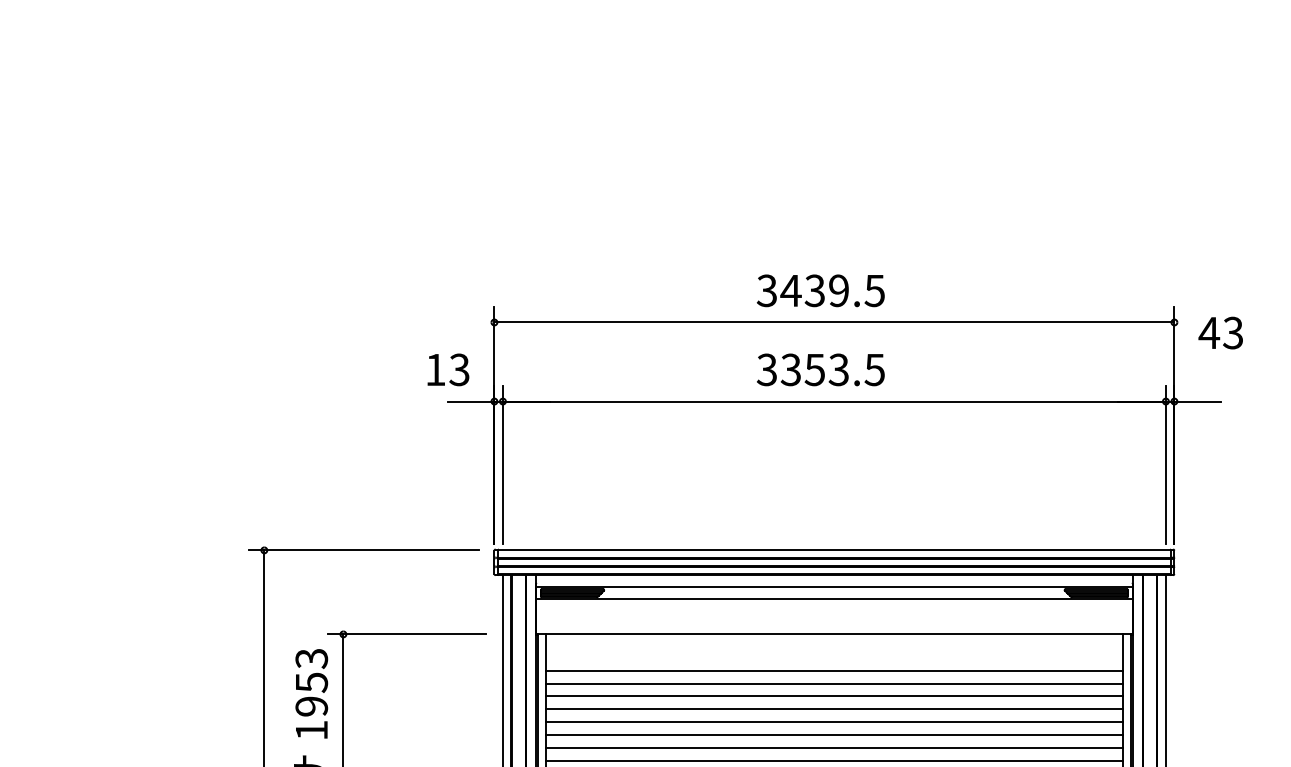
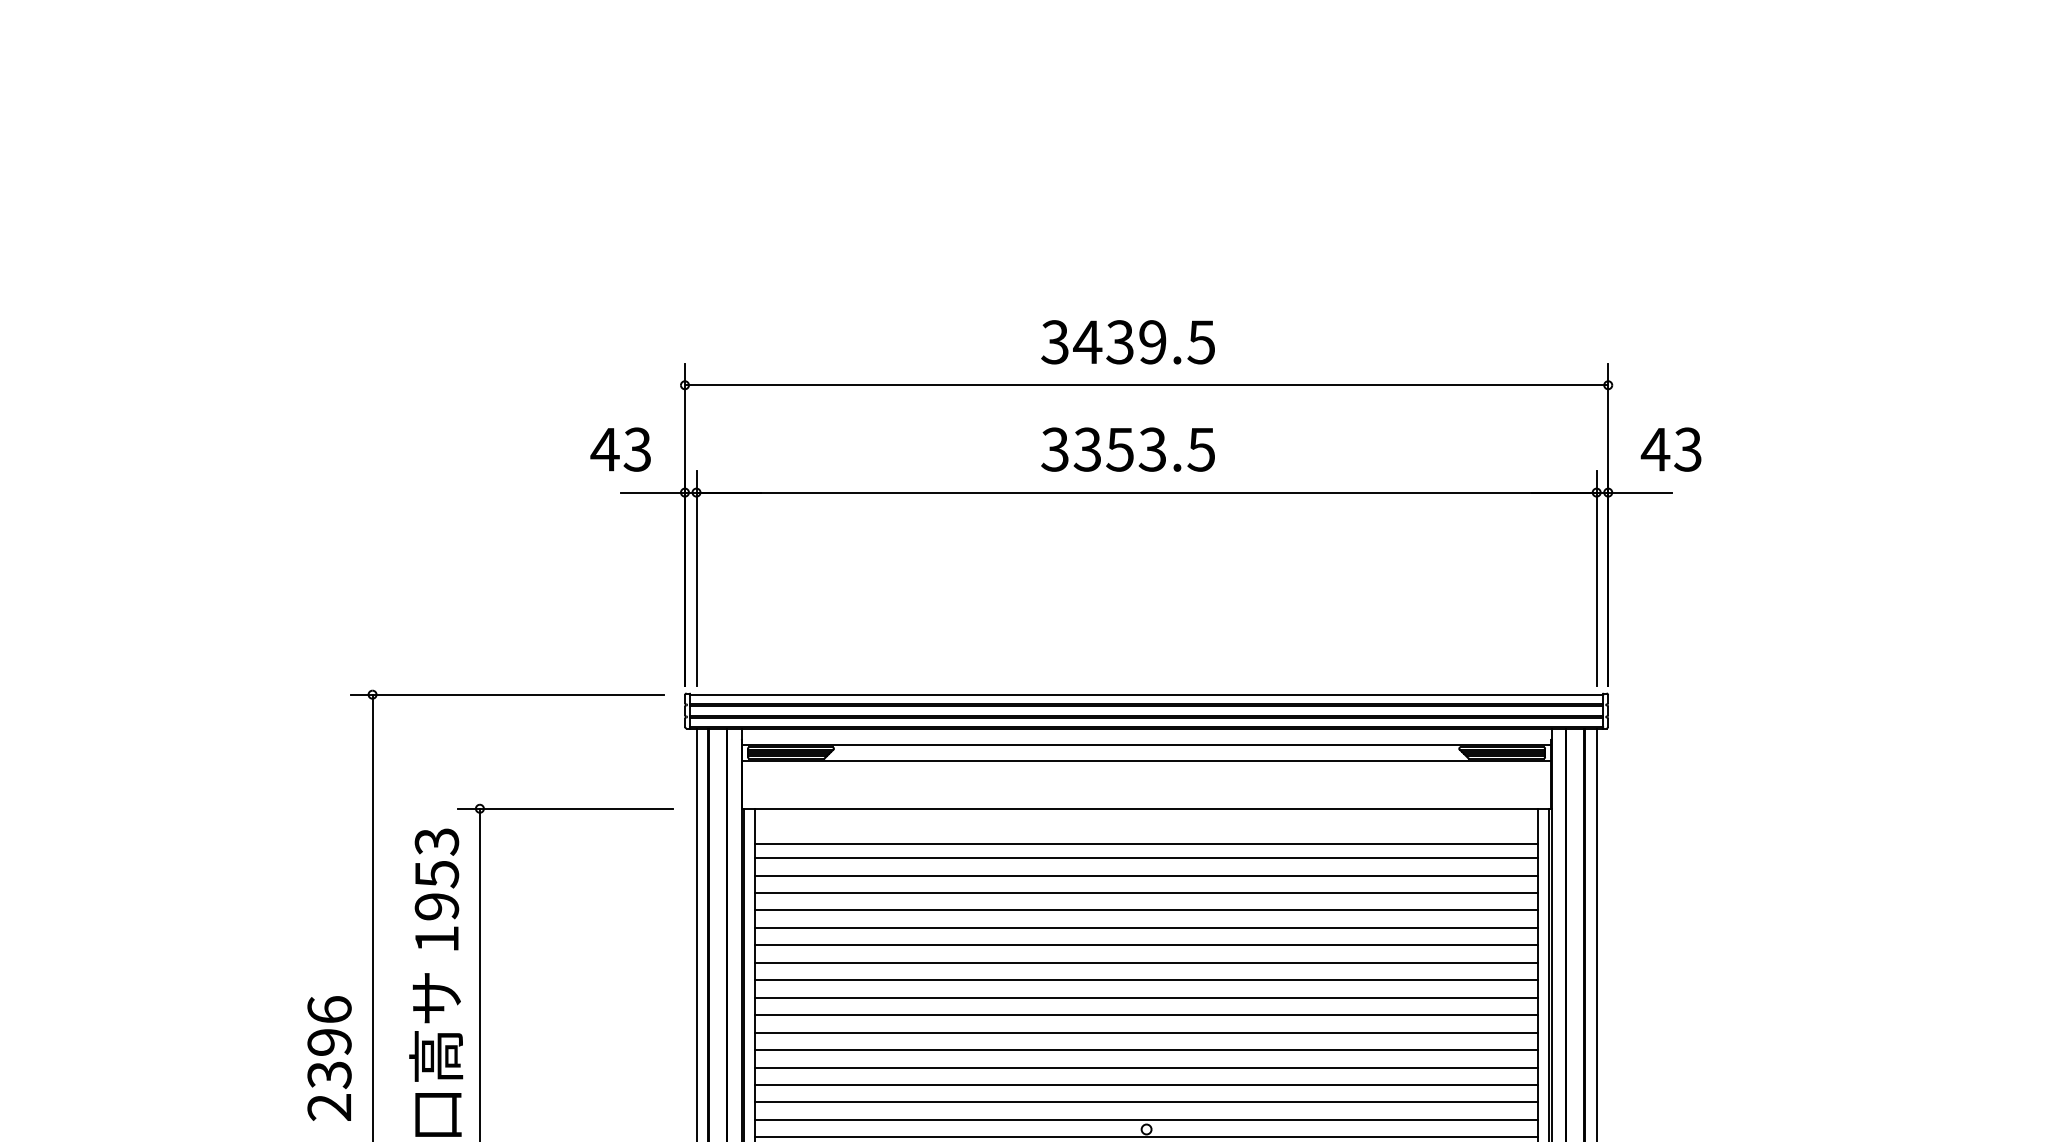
text: (1220, 332) -> (1670, 449), moved
text: (435, 369) -> (604, 449), 13 -> 43
line: (834, 659) -> (1146, 843), added

